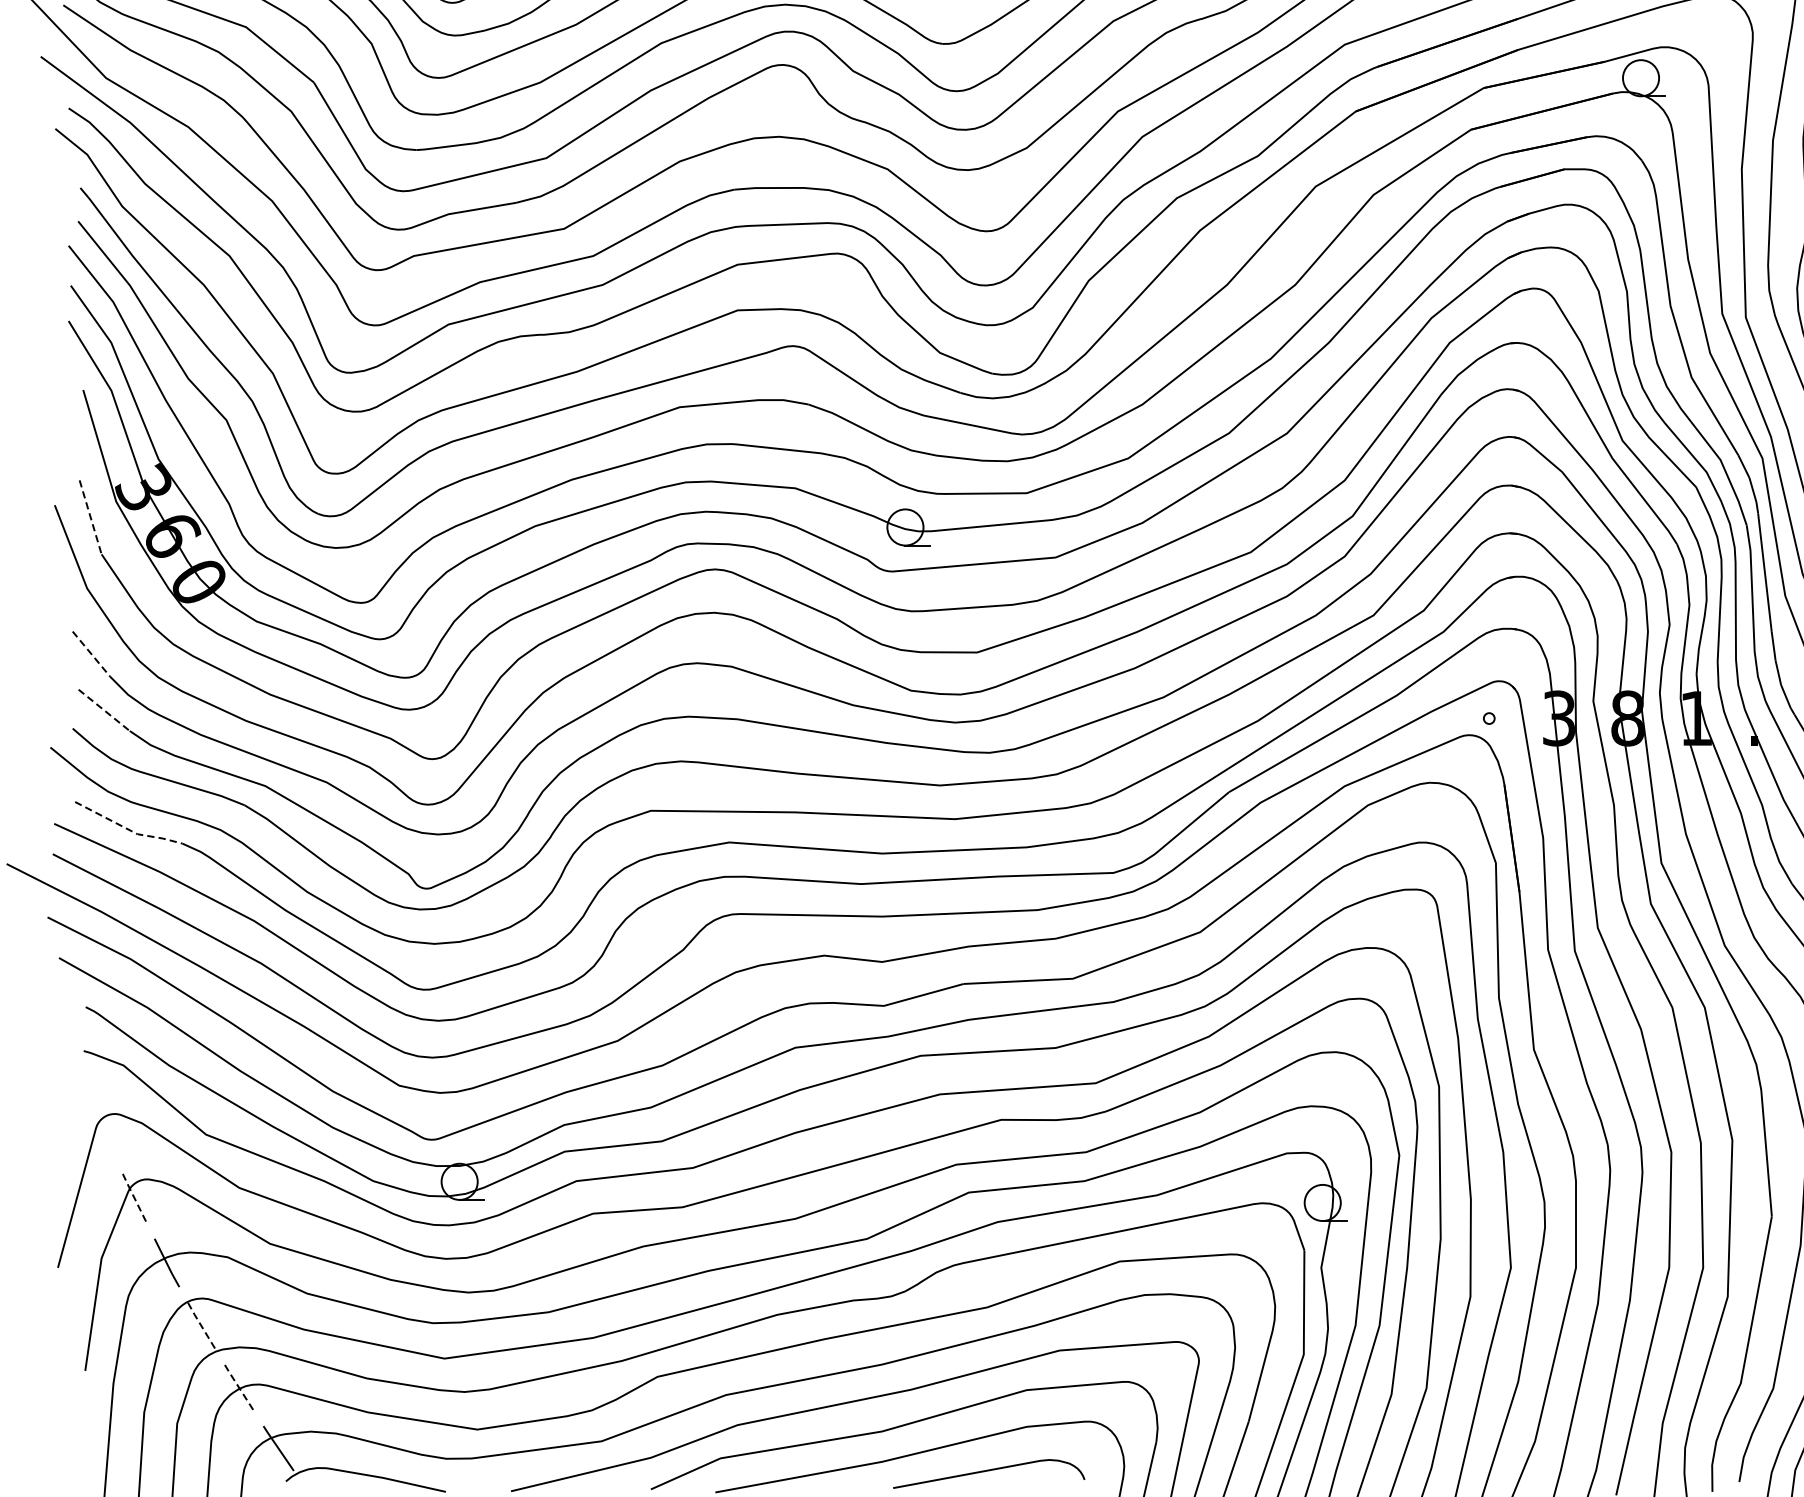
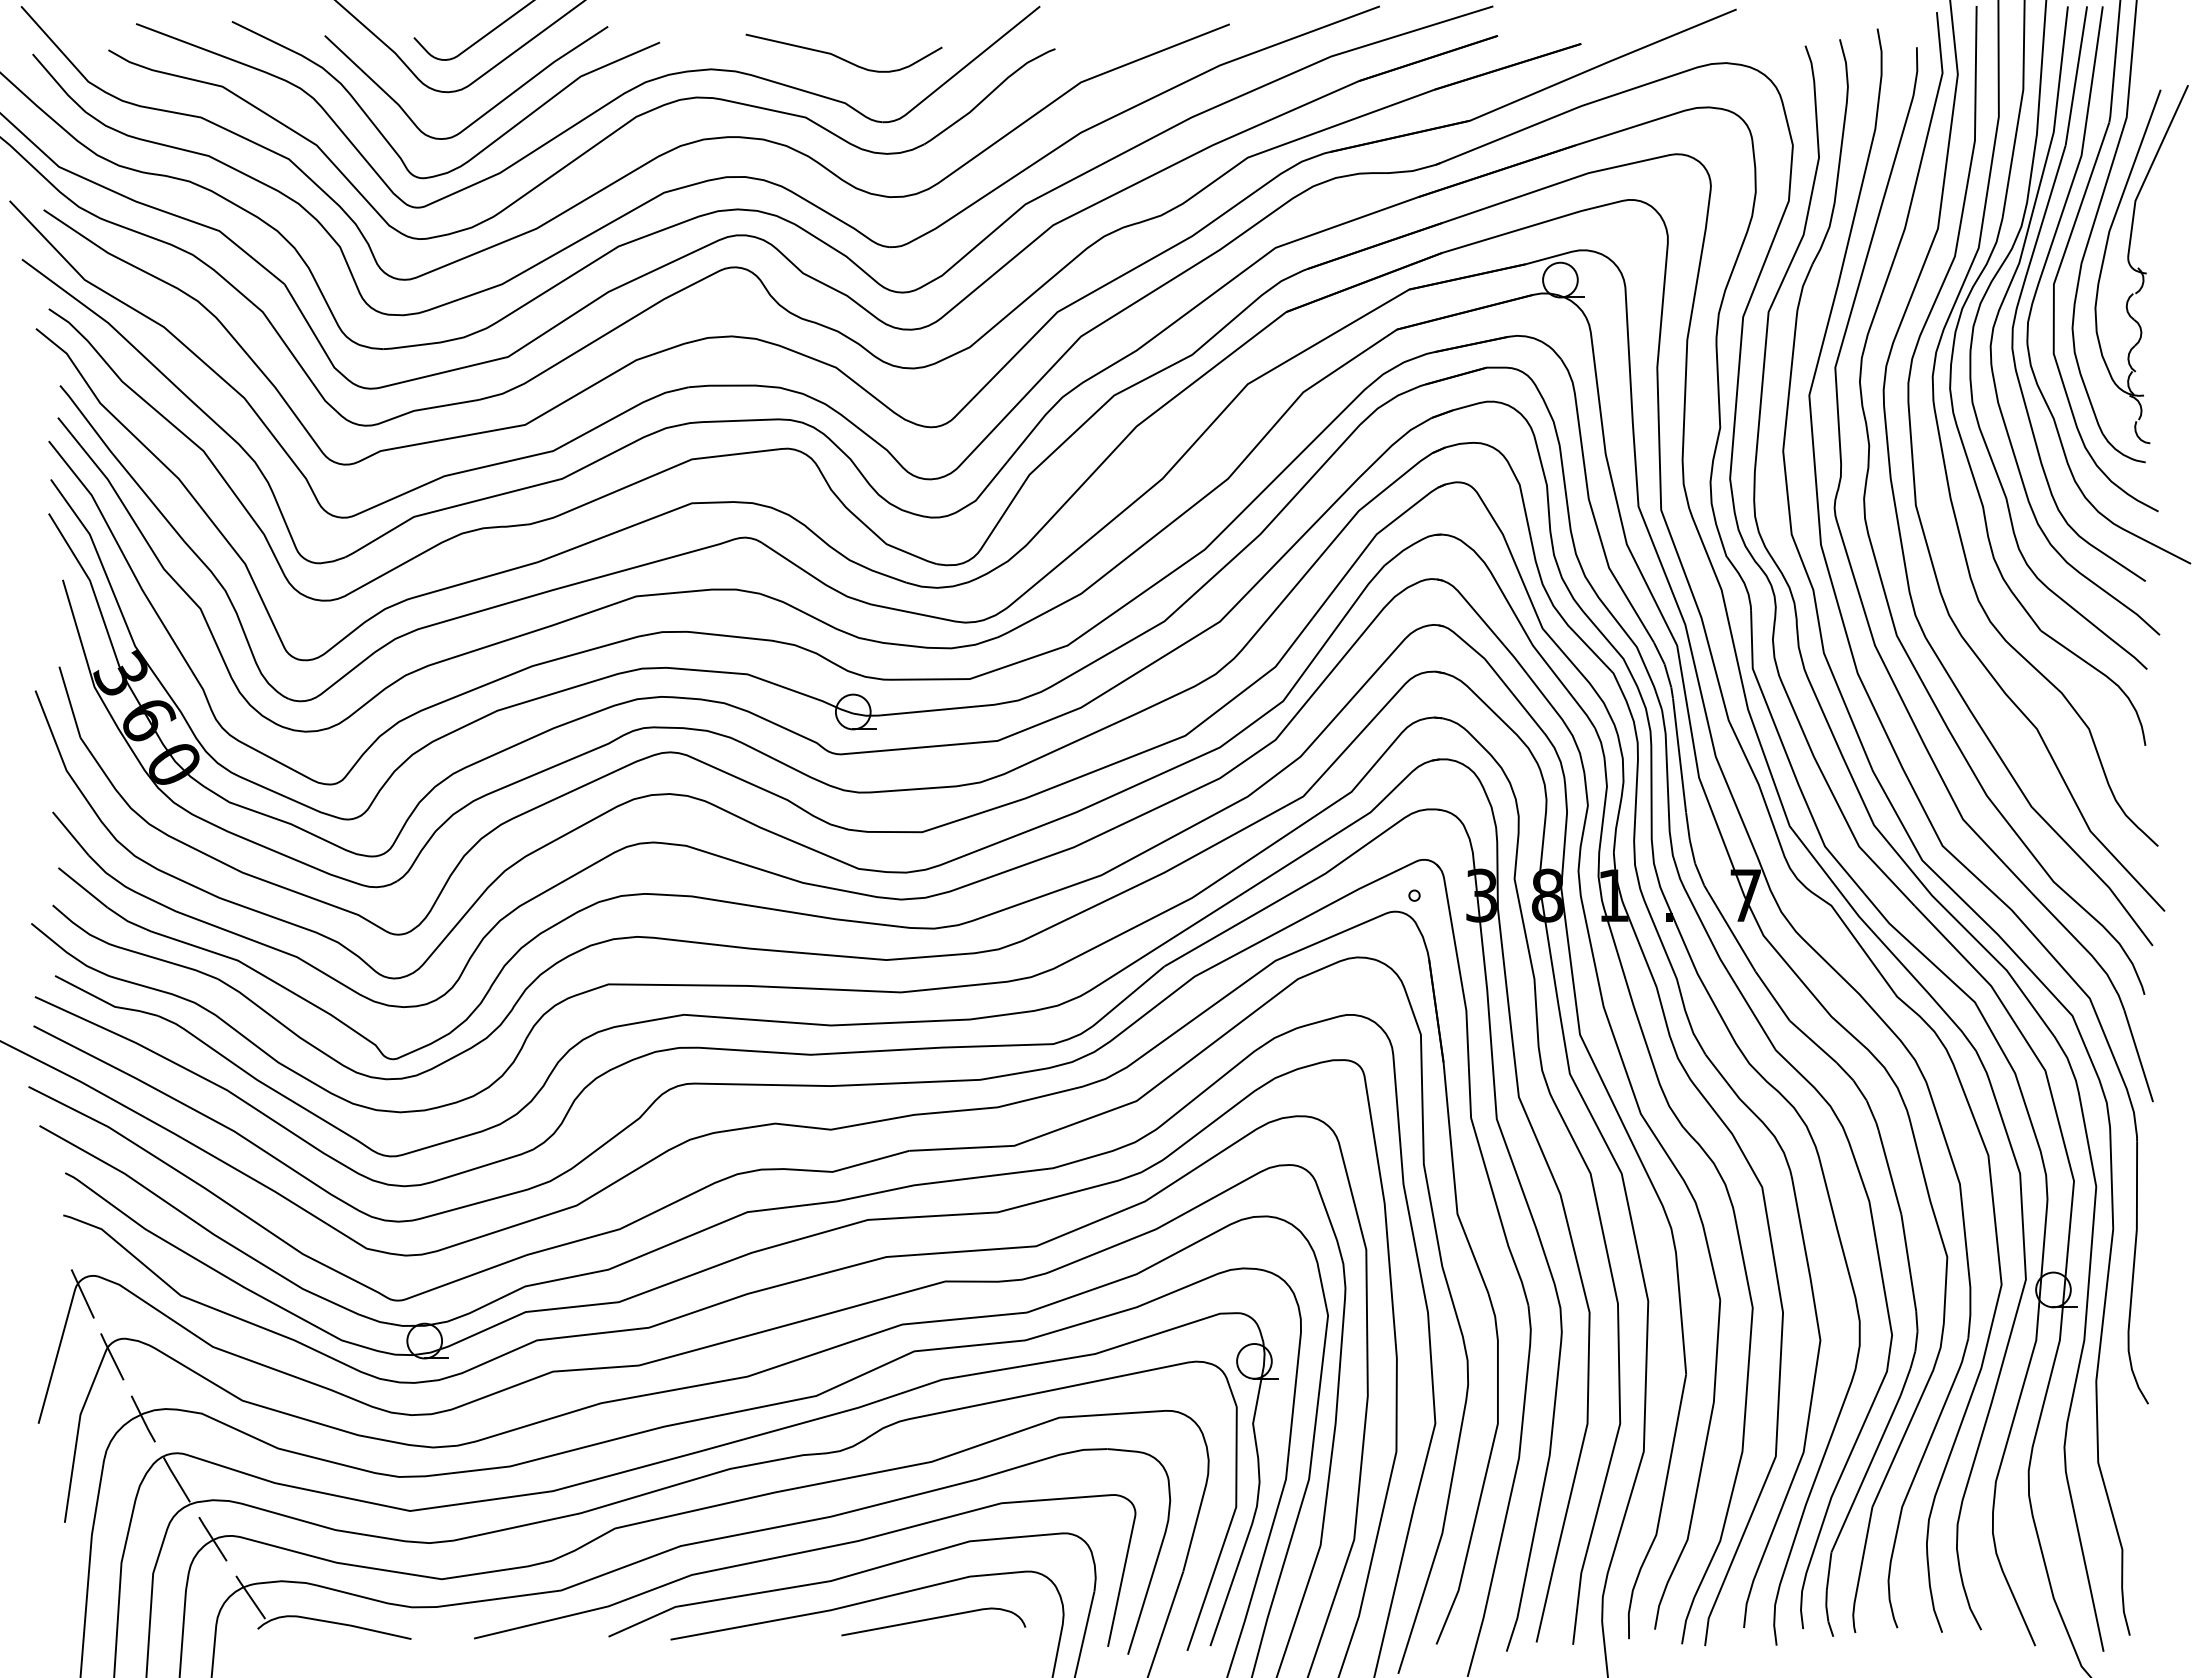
line: (91, 517) -> (70, 702), dashed -> solid
line: (92, 654) -> (71, 834), dashed -> solid
line: (104, 710) -> (83, 887), dashed -> solid
line: (128, 829) -> (106, 1002), dashed -> solid
line: (103, 1132) -> (82, 1293), added
line: (134, 1197) -> (112, 1356), dashed -> solid
line: (201, 1325) -> (176, 1479), dashed -> solid
line: (238, 1387) -> (212, 1538), dashed -> solid

